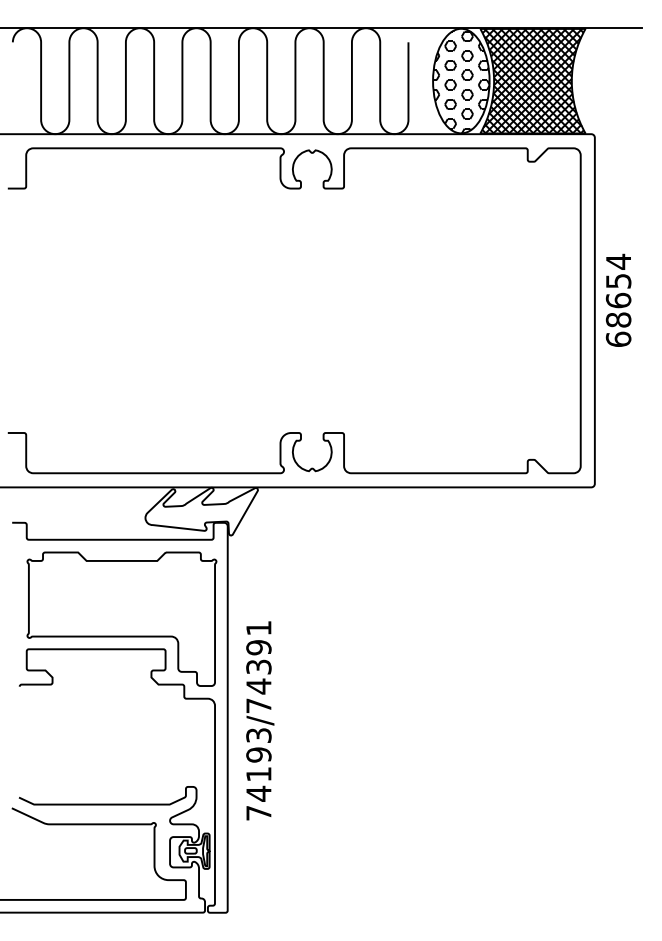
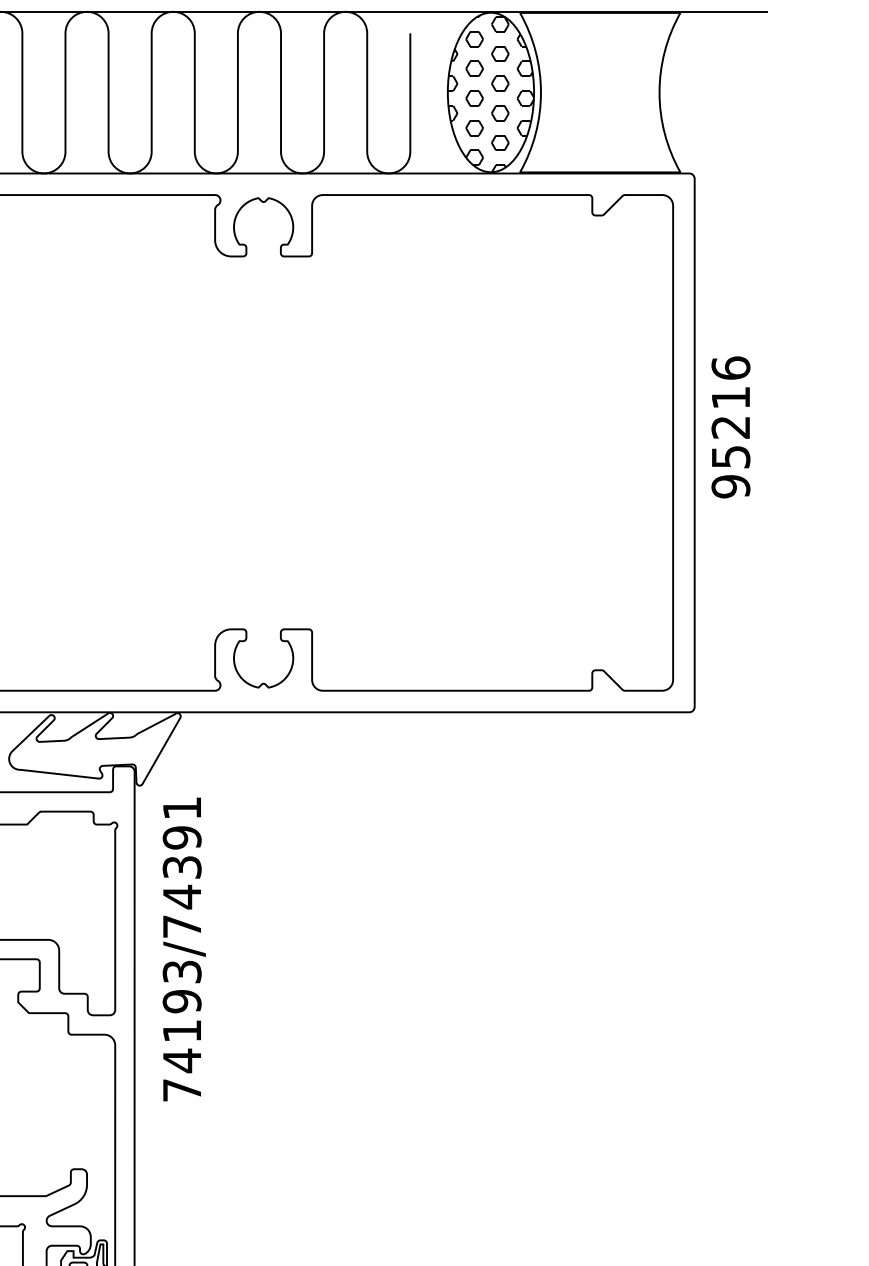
hatch: (532, 80) -> (599, 91), removed
text: (618, 300) -> (730, 427), 68654 -> 95216
text: (260, 720) -> (184, 948), moved

